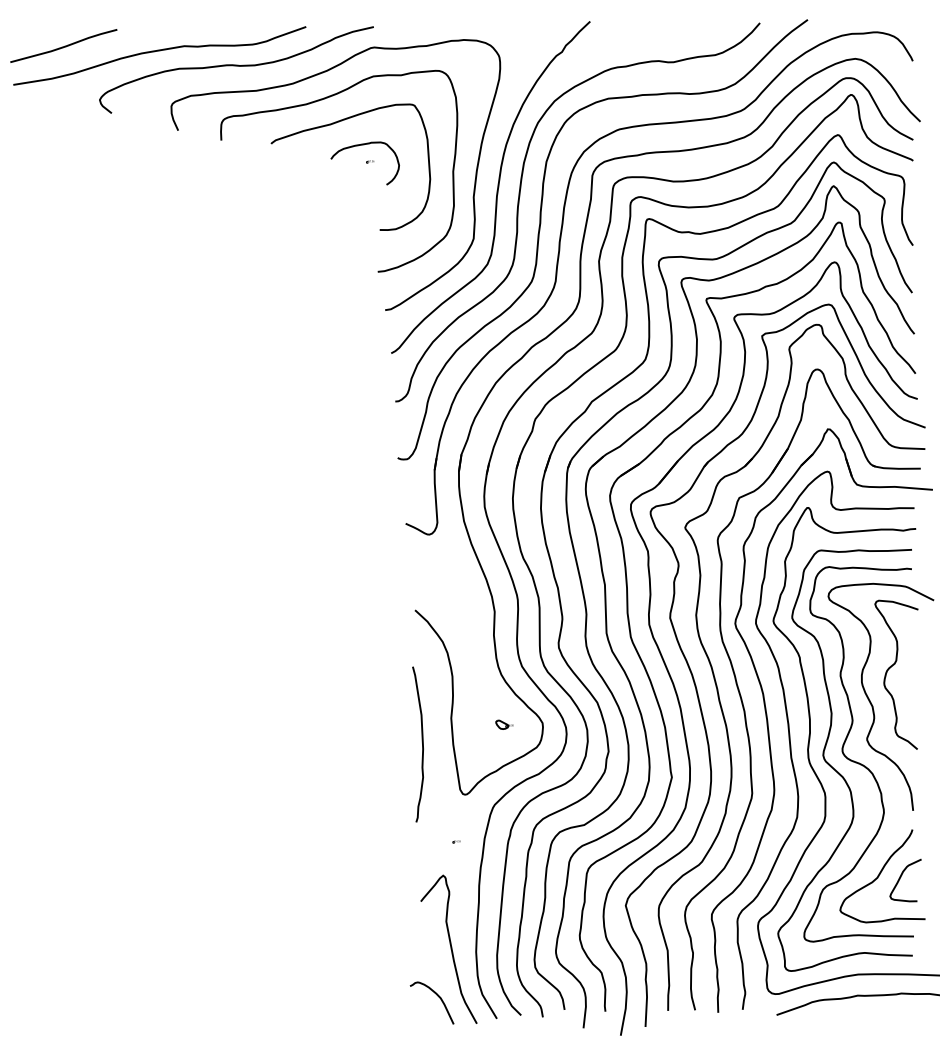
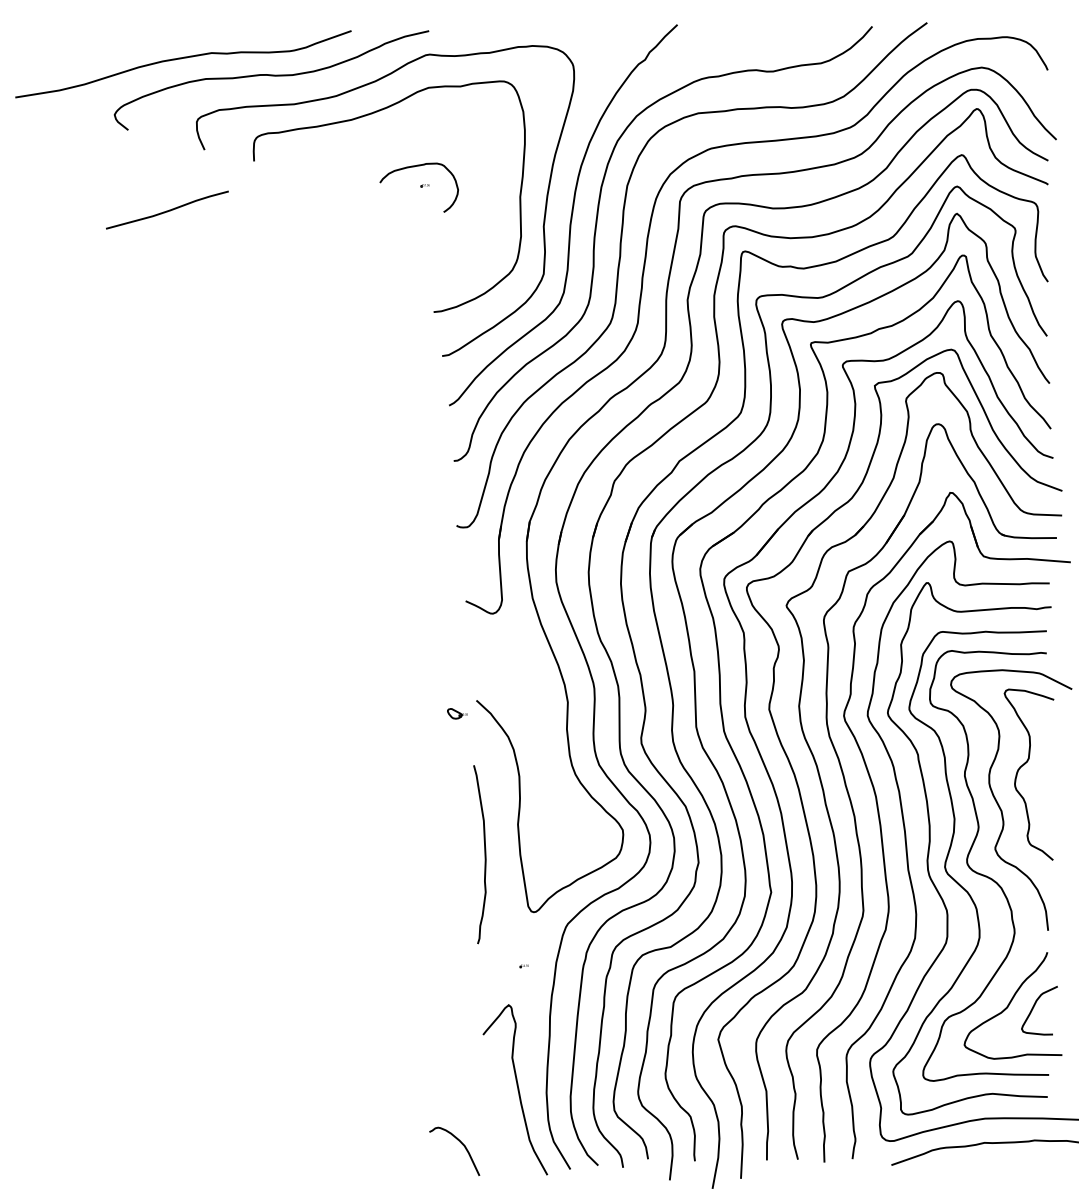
curve: (64, 45) -> (168, 209), moved
curve: (336, 123) -> (386, 141), removed
part: (504, 724) -> (457, 713), moved
curve: (437, 996) -> (460, 1143), moved

